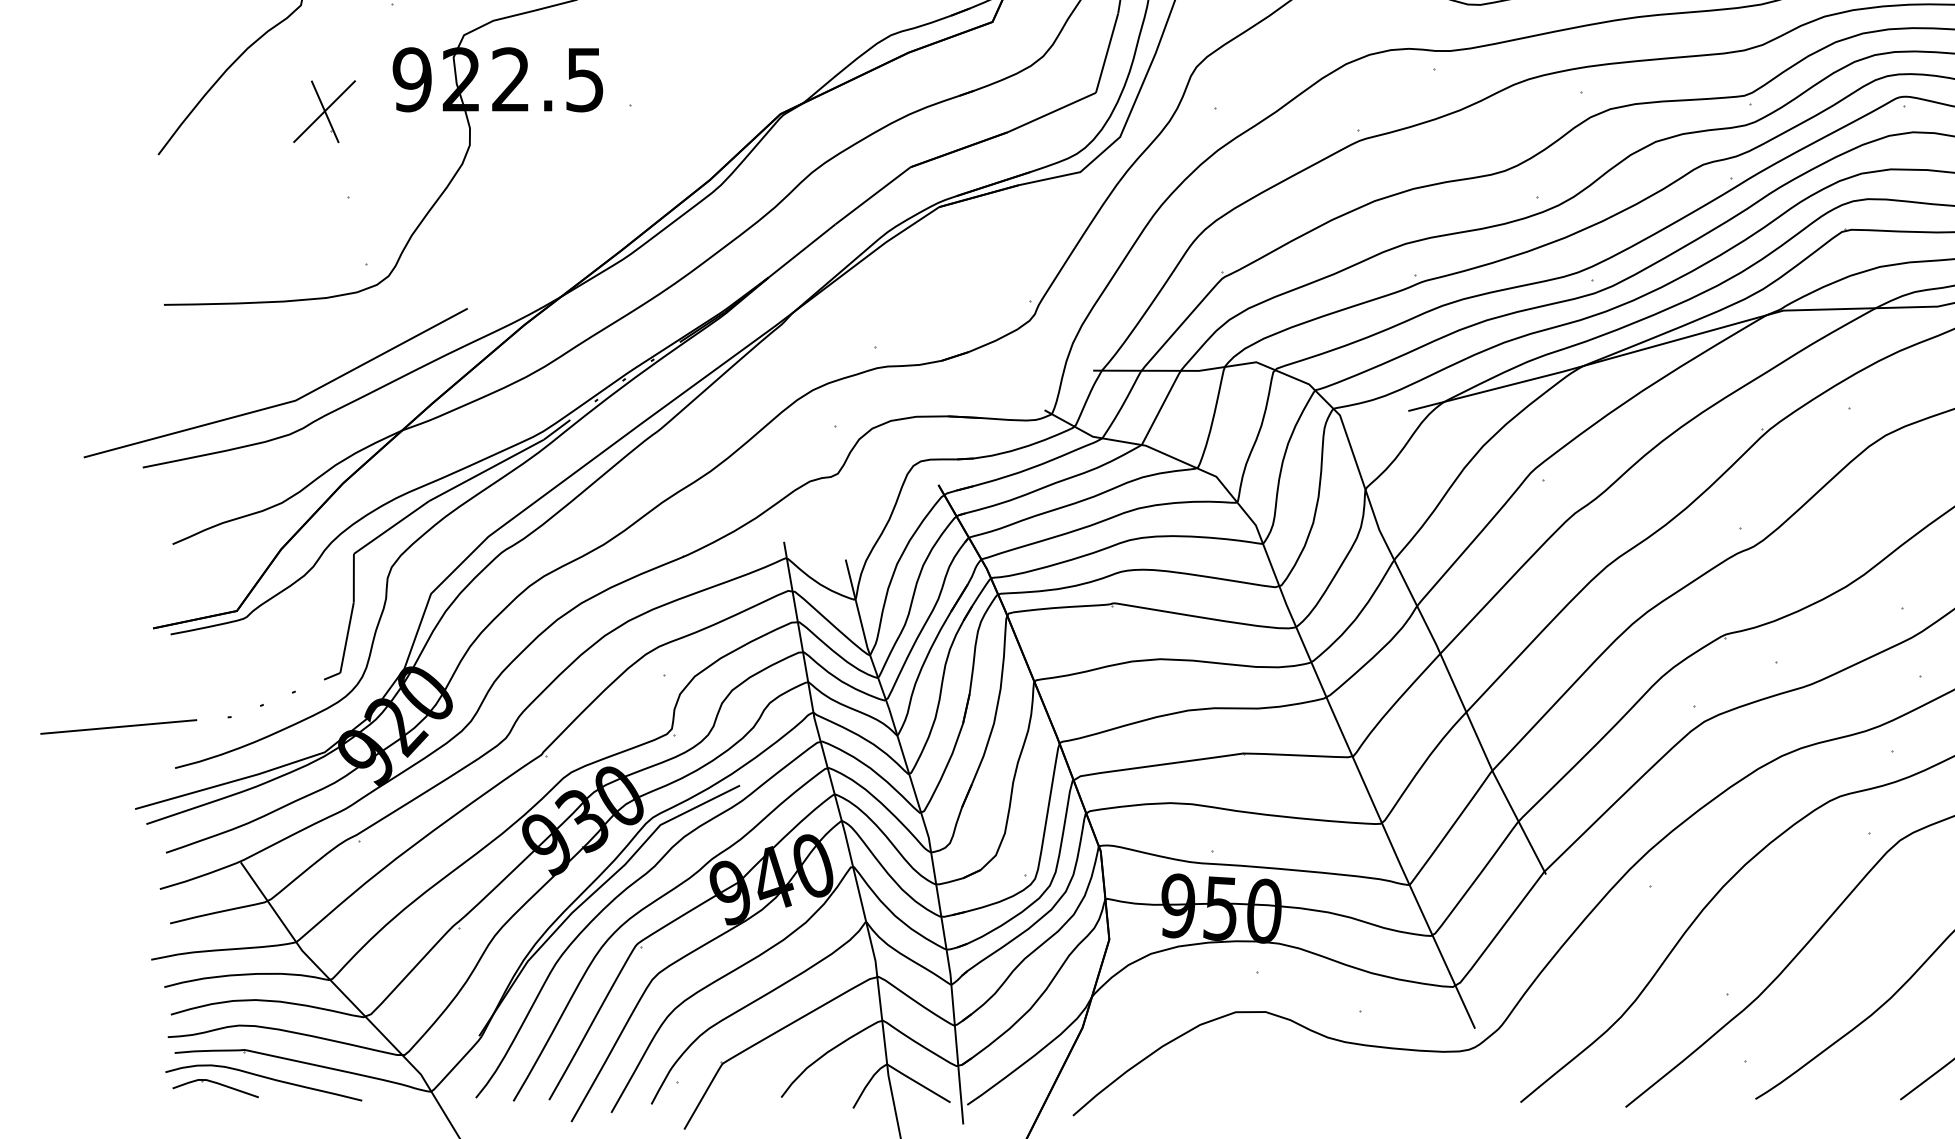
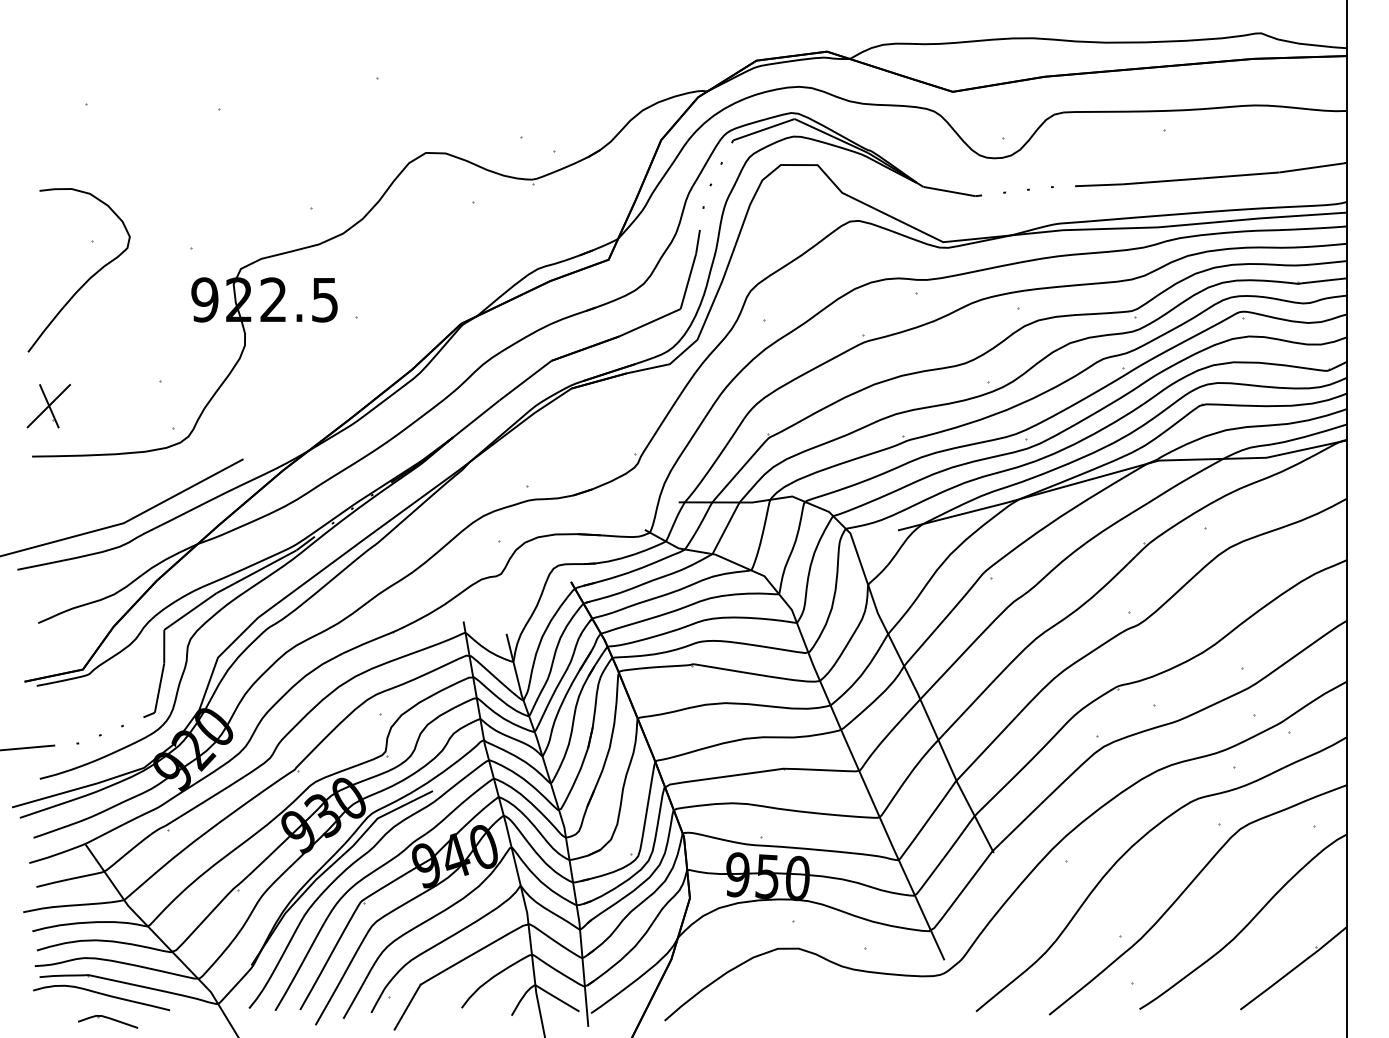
part: (324, 112) -> (48, 406), moved
part: (216, 1087) -> (108, 1021), moved

